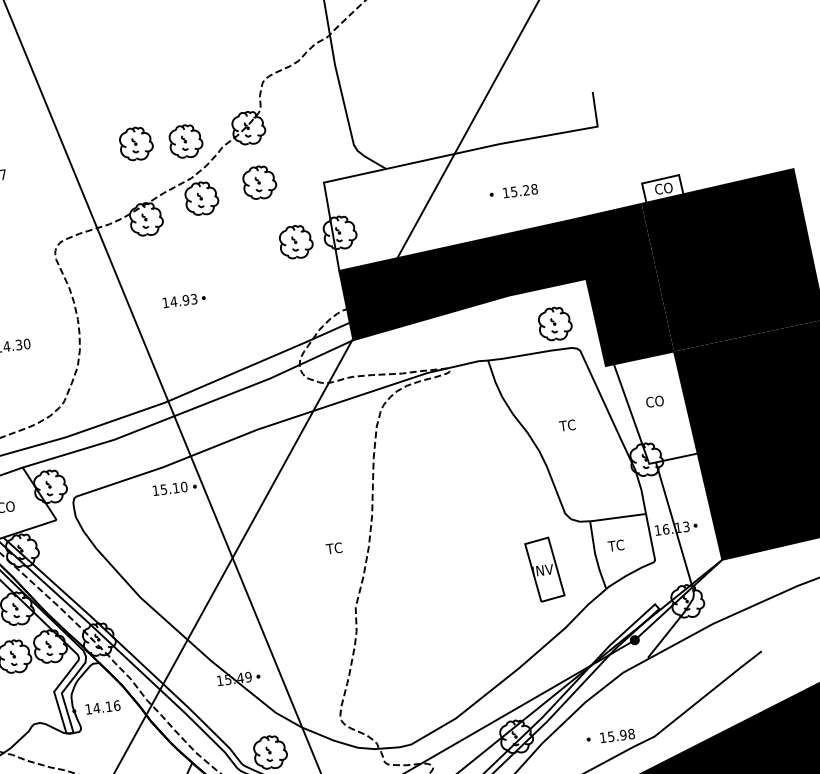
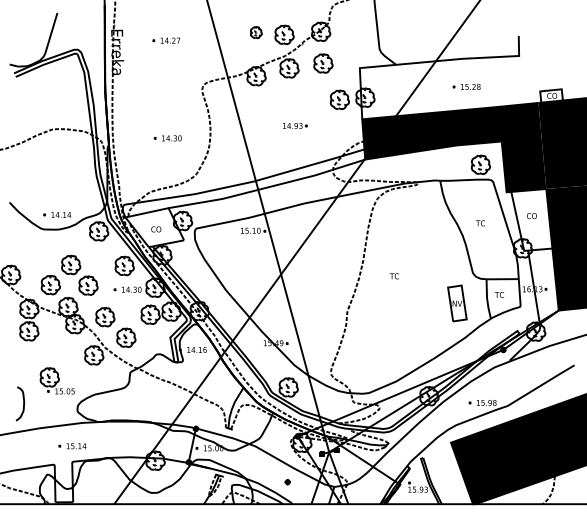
part: (136, 143) -> (256, 32), size x0.6
part: (184, 299) -> (295, 125), moved
text: (334, 548) -> (394, 276), moved

